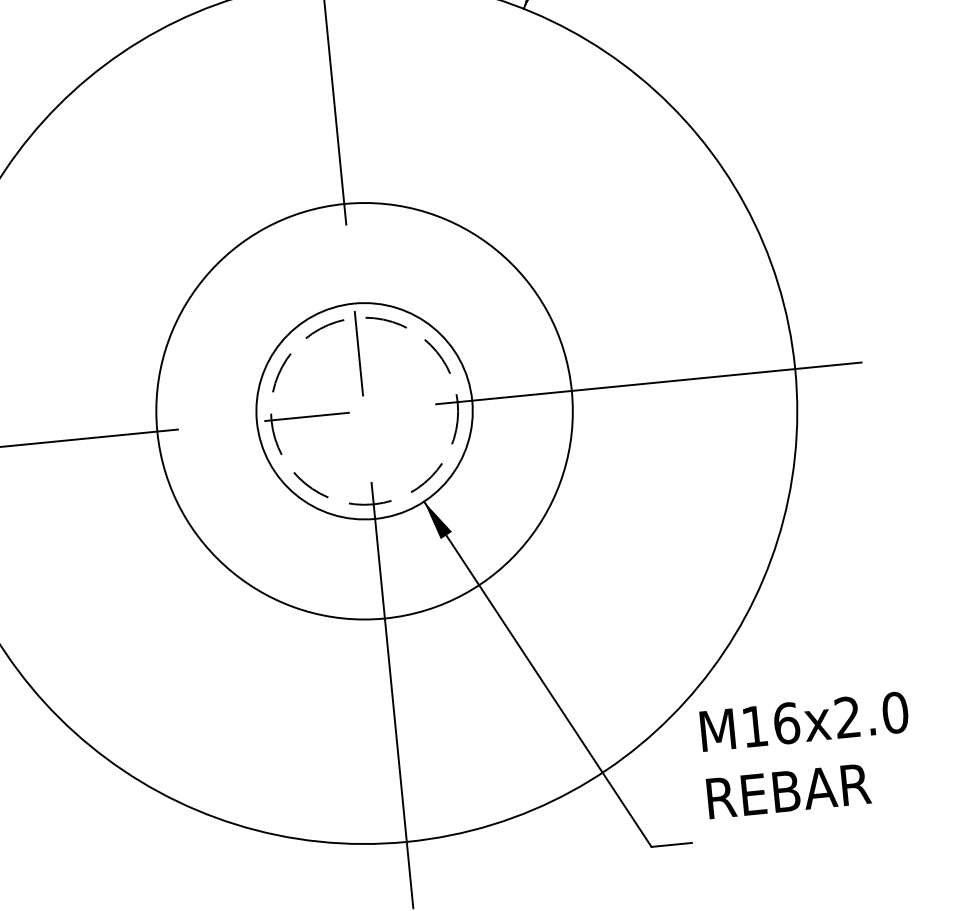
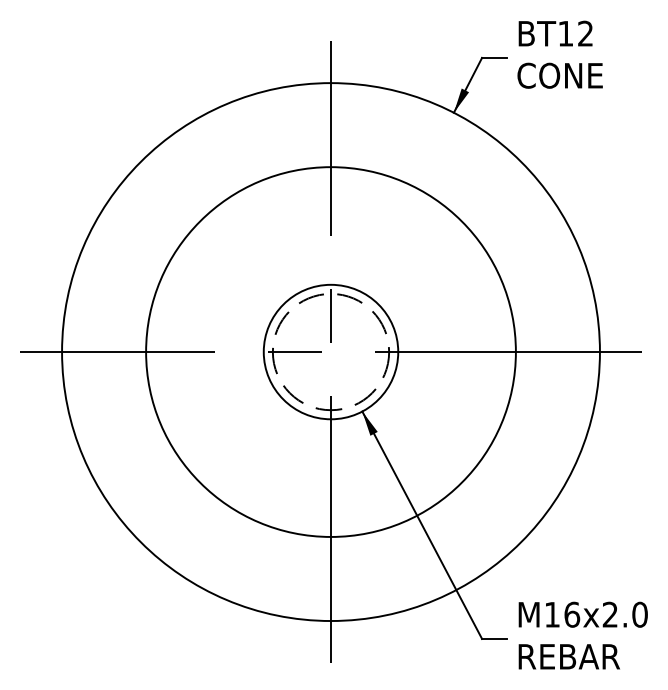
circle: (363, 410) -> (330, 351), size x1.43
text: (806, 755) -> (582, 635), moved

